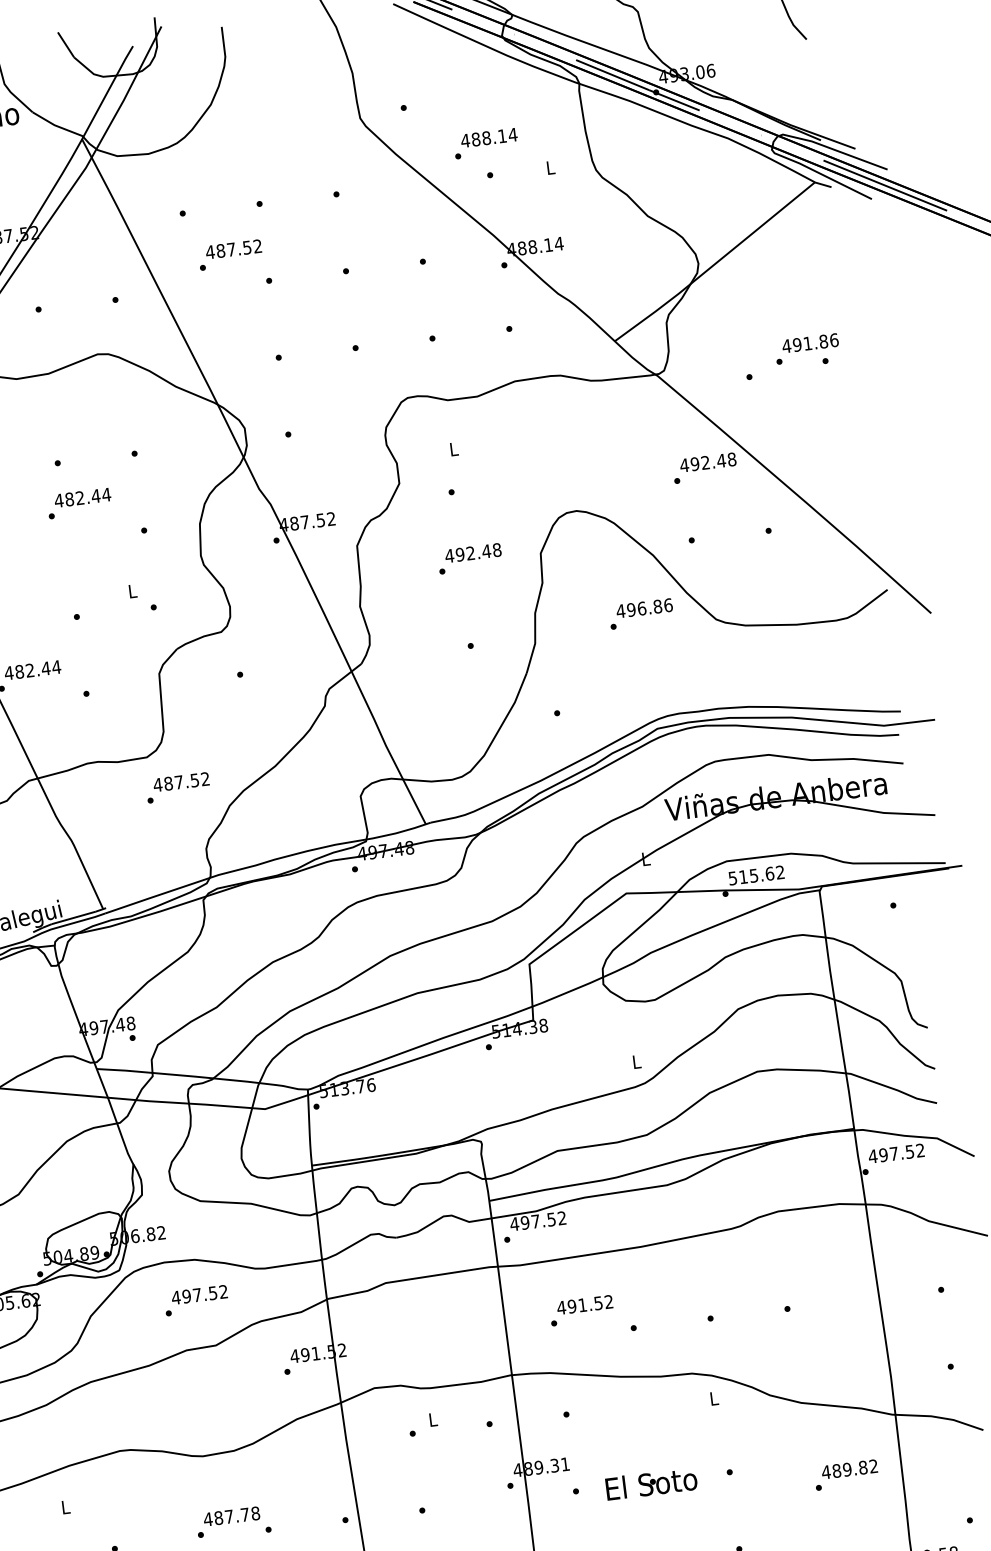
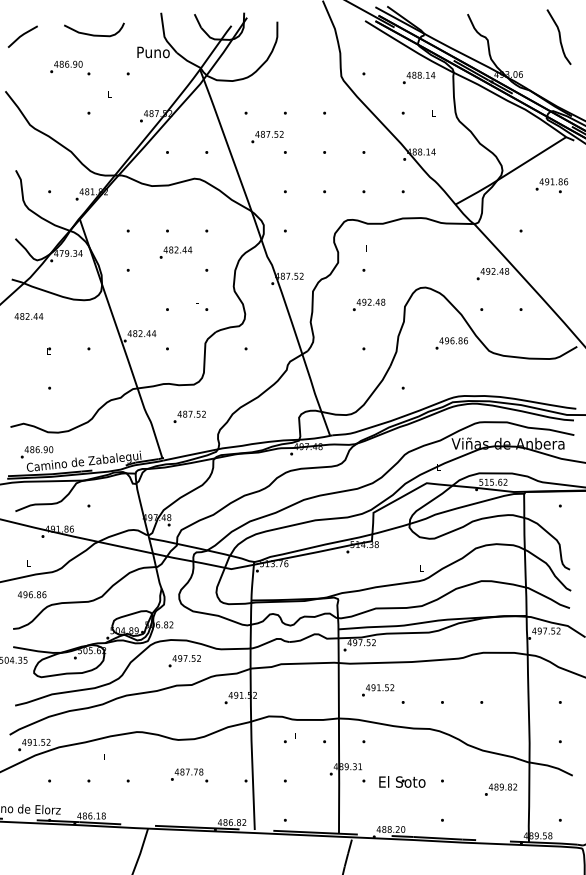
text: (484, 142) -> (418, 77), moved
text: (806, 351) -> (551, 185), moved
text: (177, 787) -> (189, 416), moved

